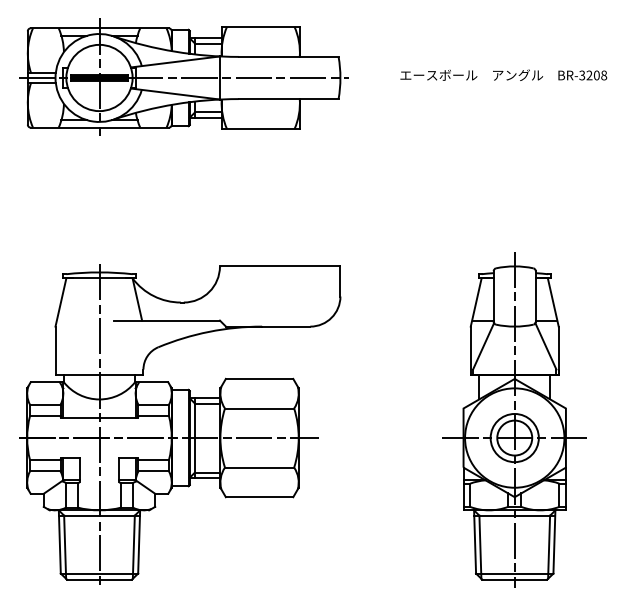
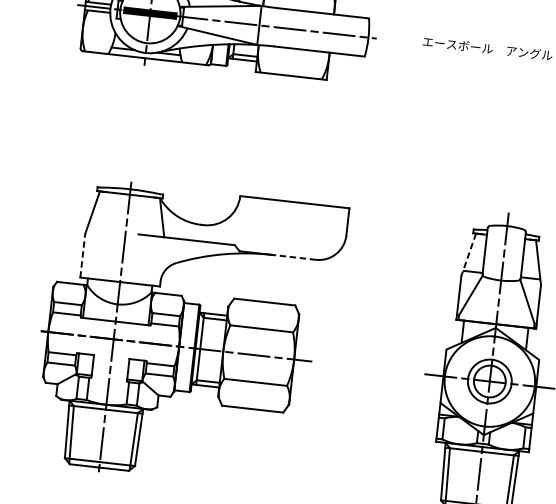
line: (476, 302) -> (468, 254), solid -> dashed
line: (285, 326) -> (293, 257), solid -> dashed
line: (55, 350) -> (82, 255), solid -> dashed

